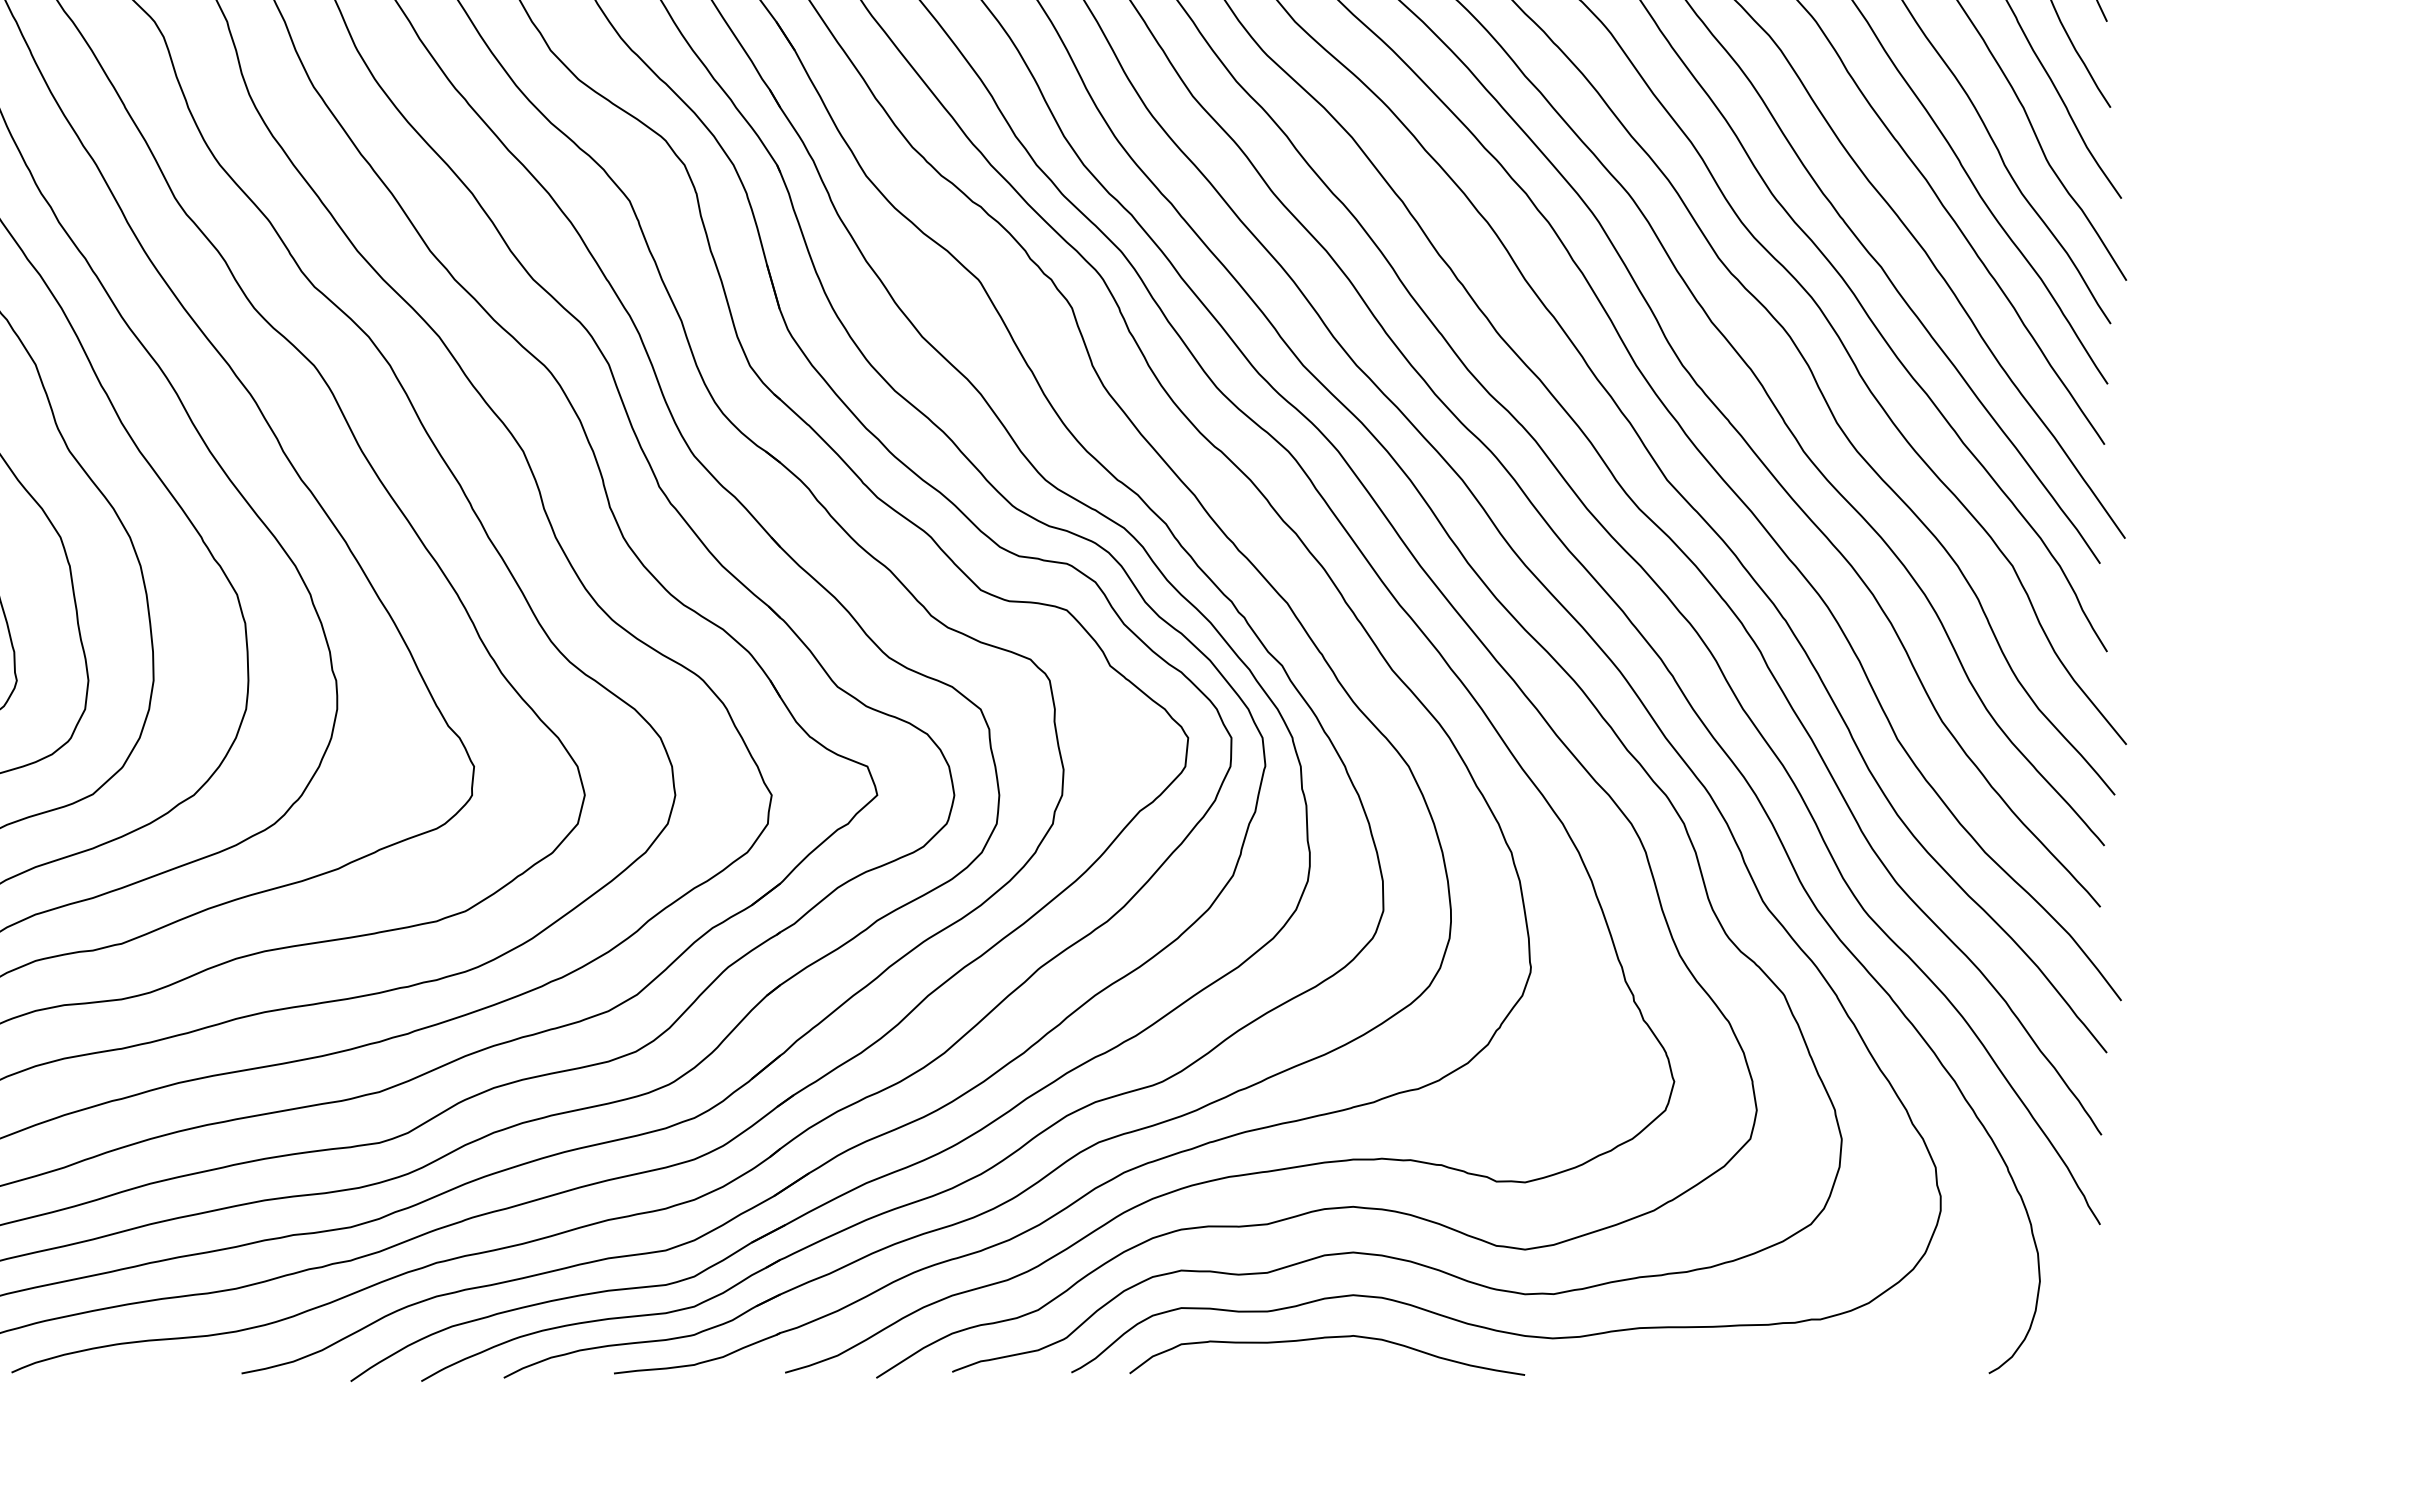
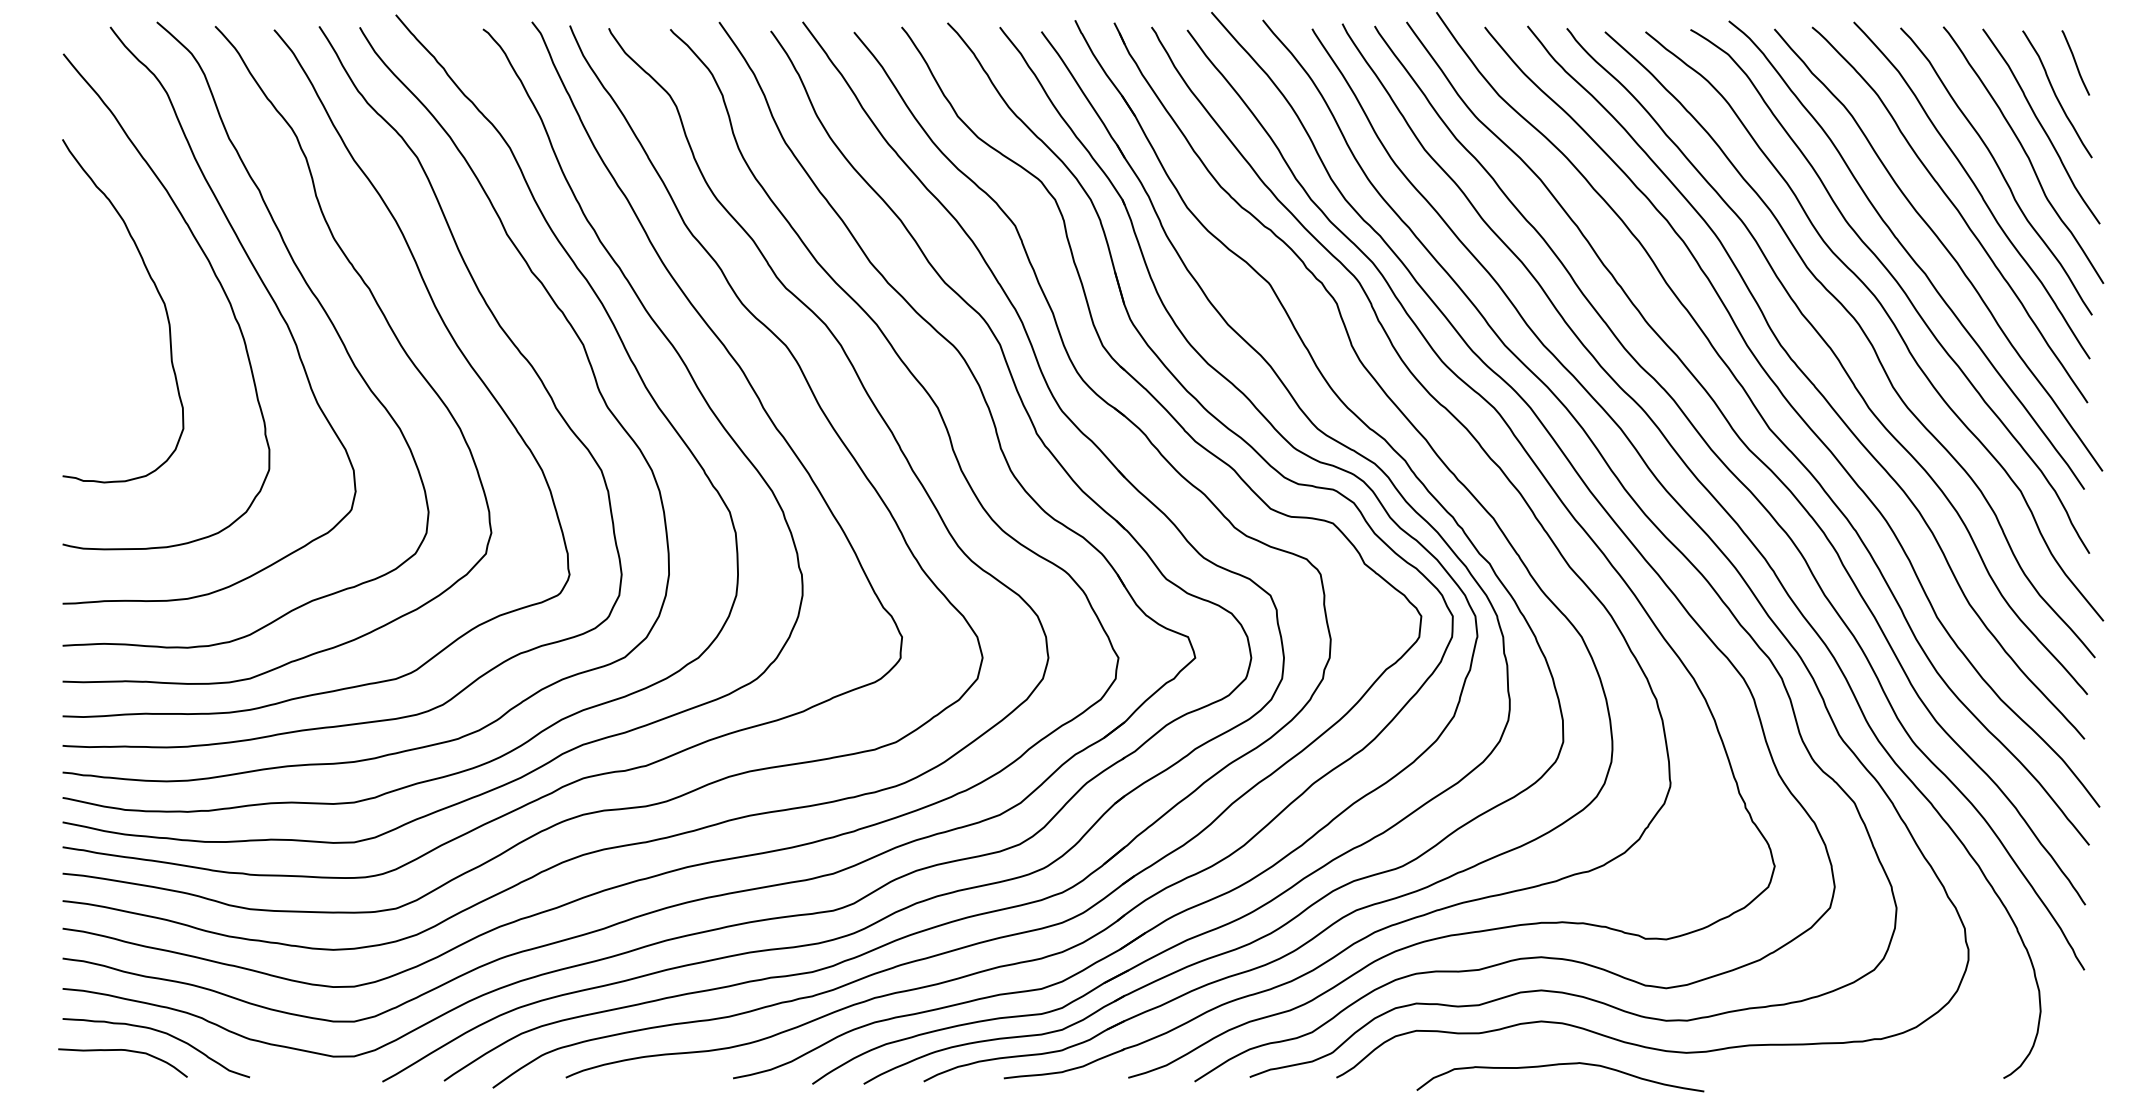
curve: (1327, 1339) -> (1560, 1065), moved

